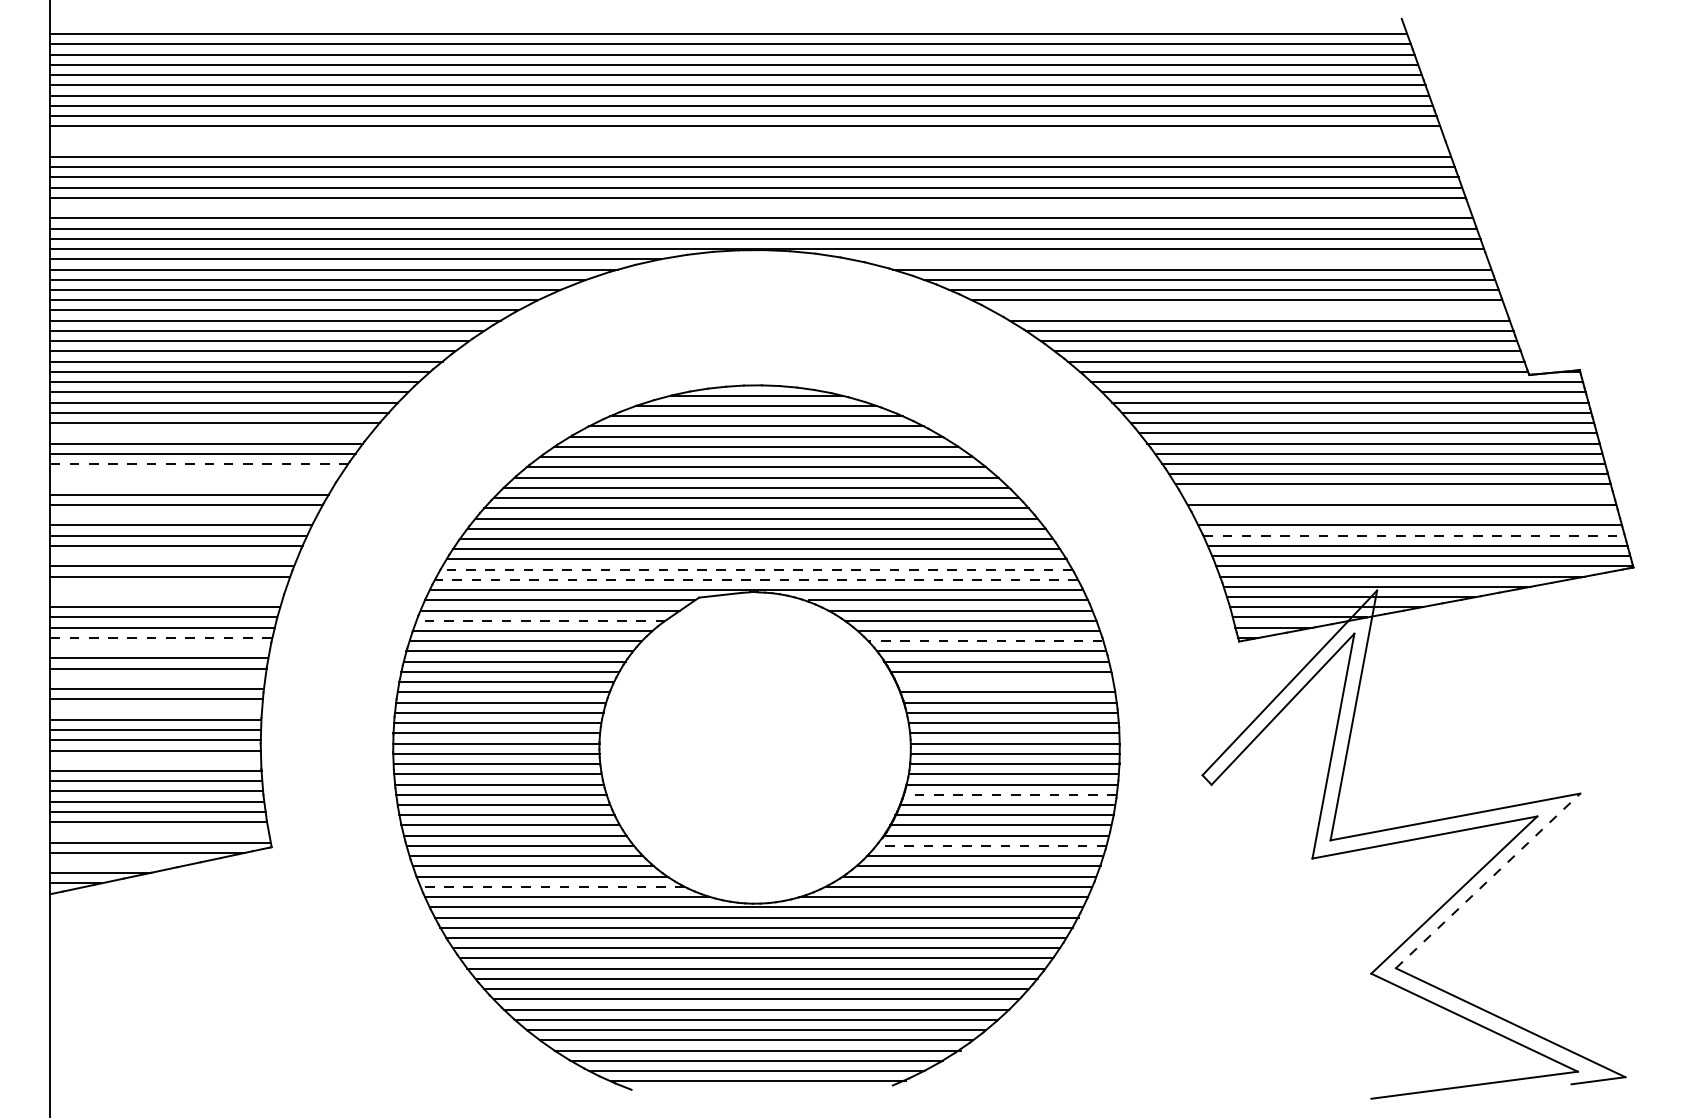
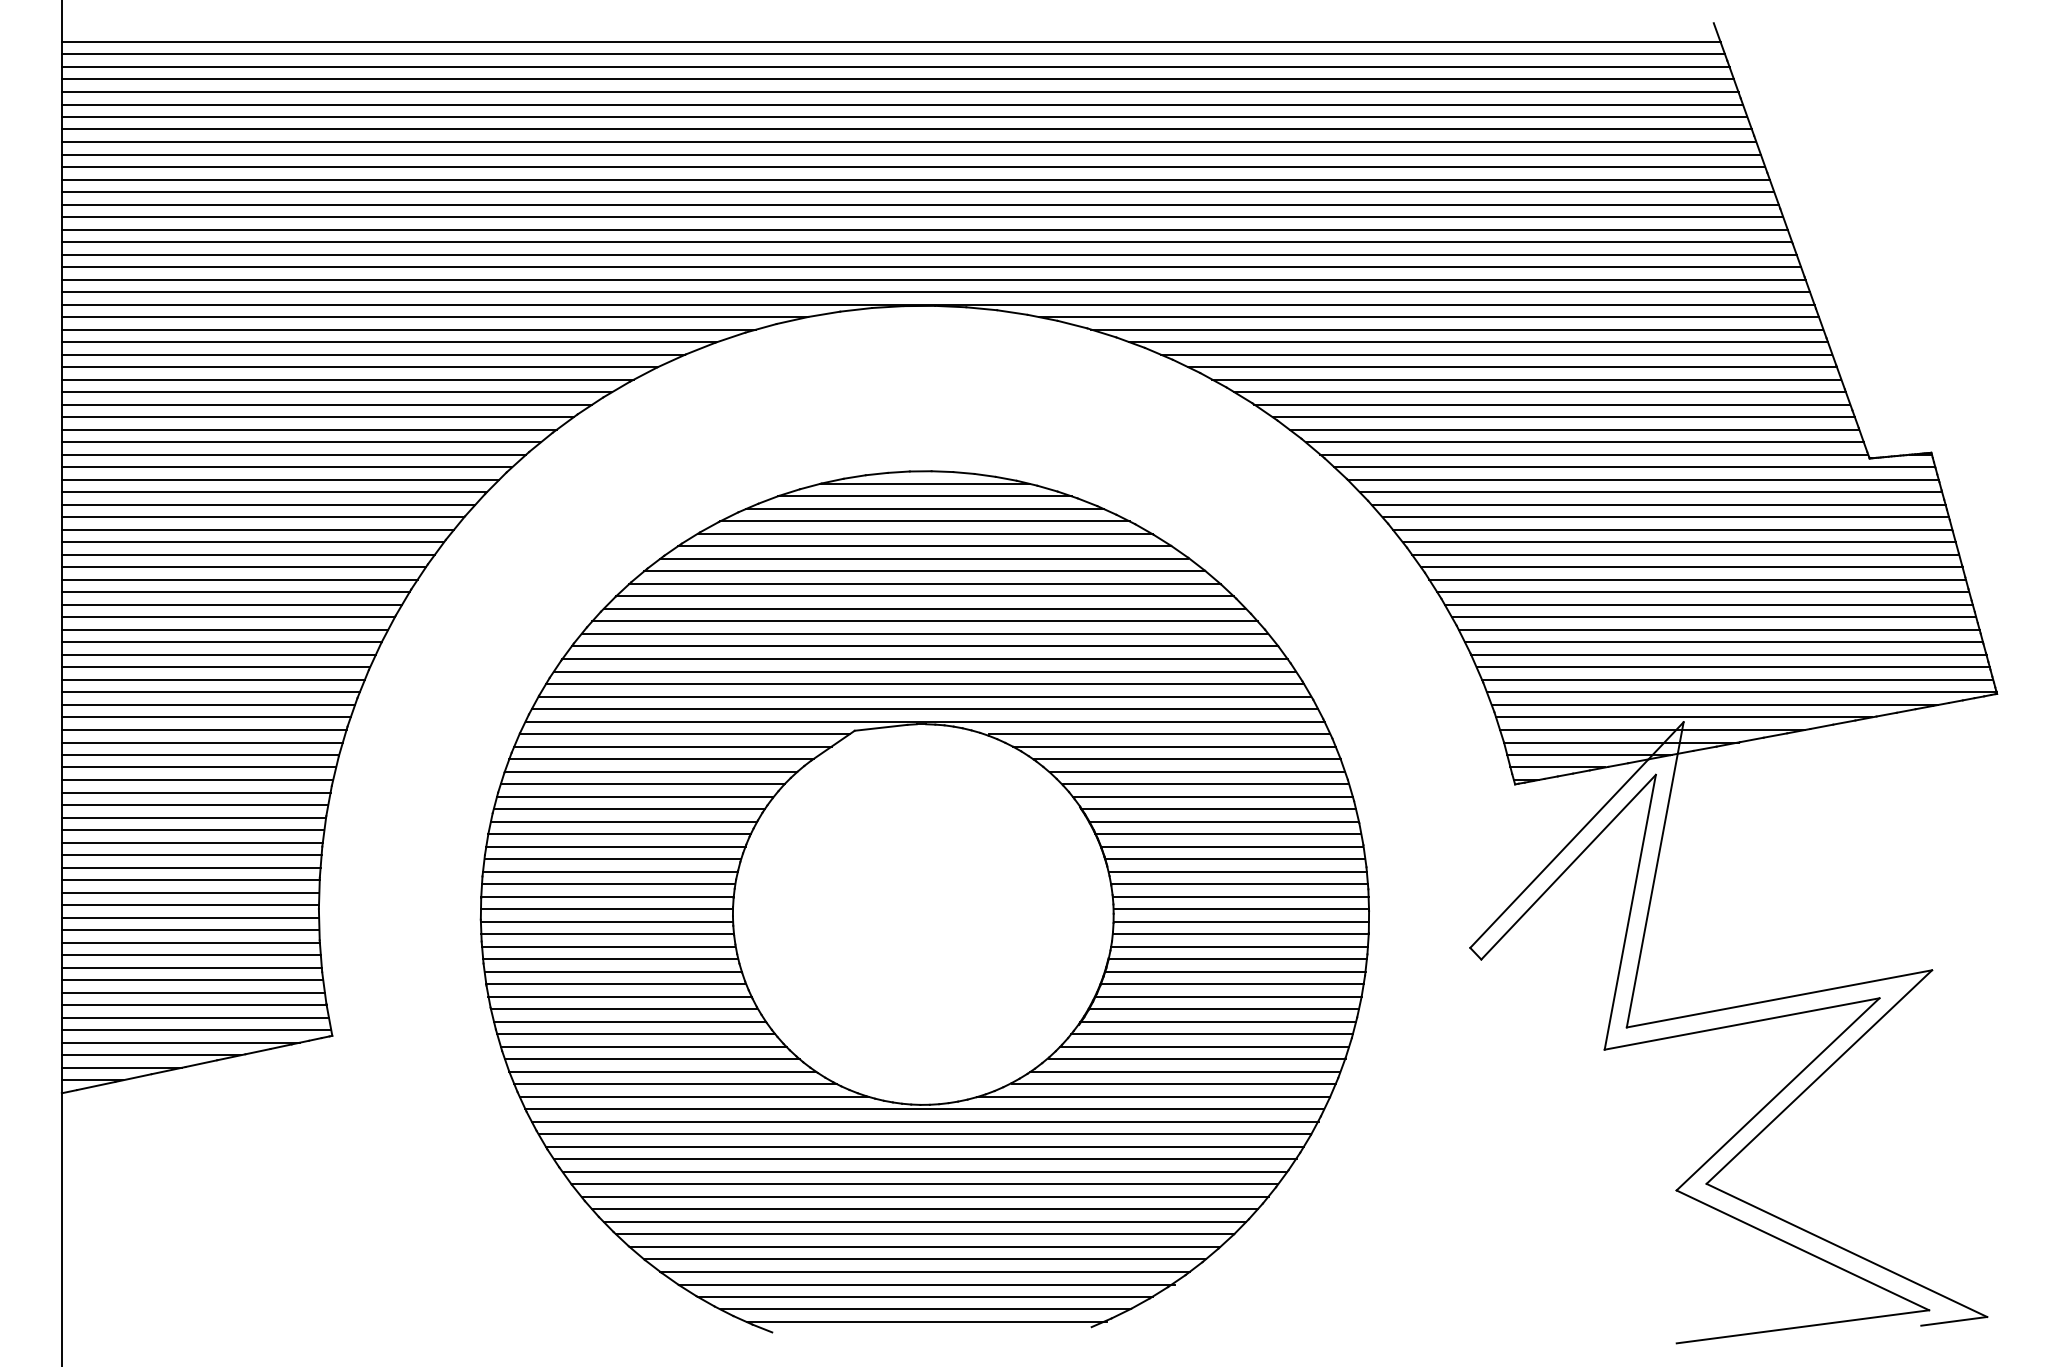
line: (746, 136) -> (912, 166), added
line: (748, 146) -> (915, 179), added
line: (759, 208) -> (928, 255), added
line: (1168, 259) -> (1428, 317), added
line: (1248, 310) -> (1526, 379), added
line: (210, 433) -> (257, 530), added
line: (199, 463) -> (244, 566), dashed -> solid
line: (195, 474) -> (239, 580), added
line: (192, 484) -> (235, 592), added
line: (1397, 494) -> (1708, 604), added
line: (183, 515) -> (224, 630), added
line: (1406, 515) -> (1719, 630), added
line: (1414, 535) -> (1729, 654), dashed -> solid
line: (174, 556) -> (213, 680), added
line: (756, 569) -> (924, 696), dashed -> solid
line: (756, 579) -> (924, 708), dashed -> solid
line: (168, 586) -> (206, 717), added
line: (166, 596) -> (203, 729), added
line: (540, 620) -> (660, 758), dashed -> solid
line: (161, 637) -> (197, 779), dashed -> solid
line: (985, 641) -> (1204, 784), dashed -> solid
line: (160, 648) -> (196, 792), added
line: (157, 678) -> (192, 829), added
line: (1004, 682) -> (1228, 834), added
line: (156, 709) -> (191, 867), added
line: (155, 760) -> (190, 929), added
line: (1009, 794) -> (1234, 971), dashed -> solid
line: (159, 832) -> (195, 1017), added
line: (990, 845) -> (1211, 1033), dashed -> solid
line: (123, 863) -> (151, 1055), added
line: (1488, 880) -> (1819, 1076), dashed -> solid
line: (552, 886) -> (675, 1083), dashed -> solid

